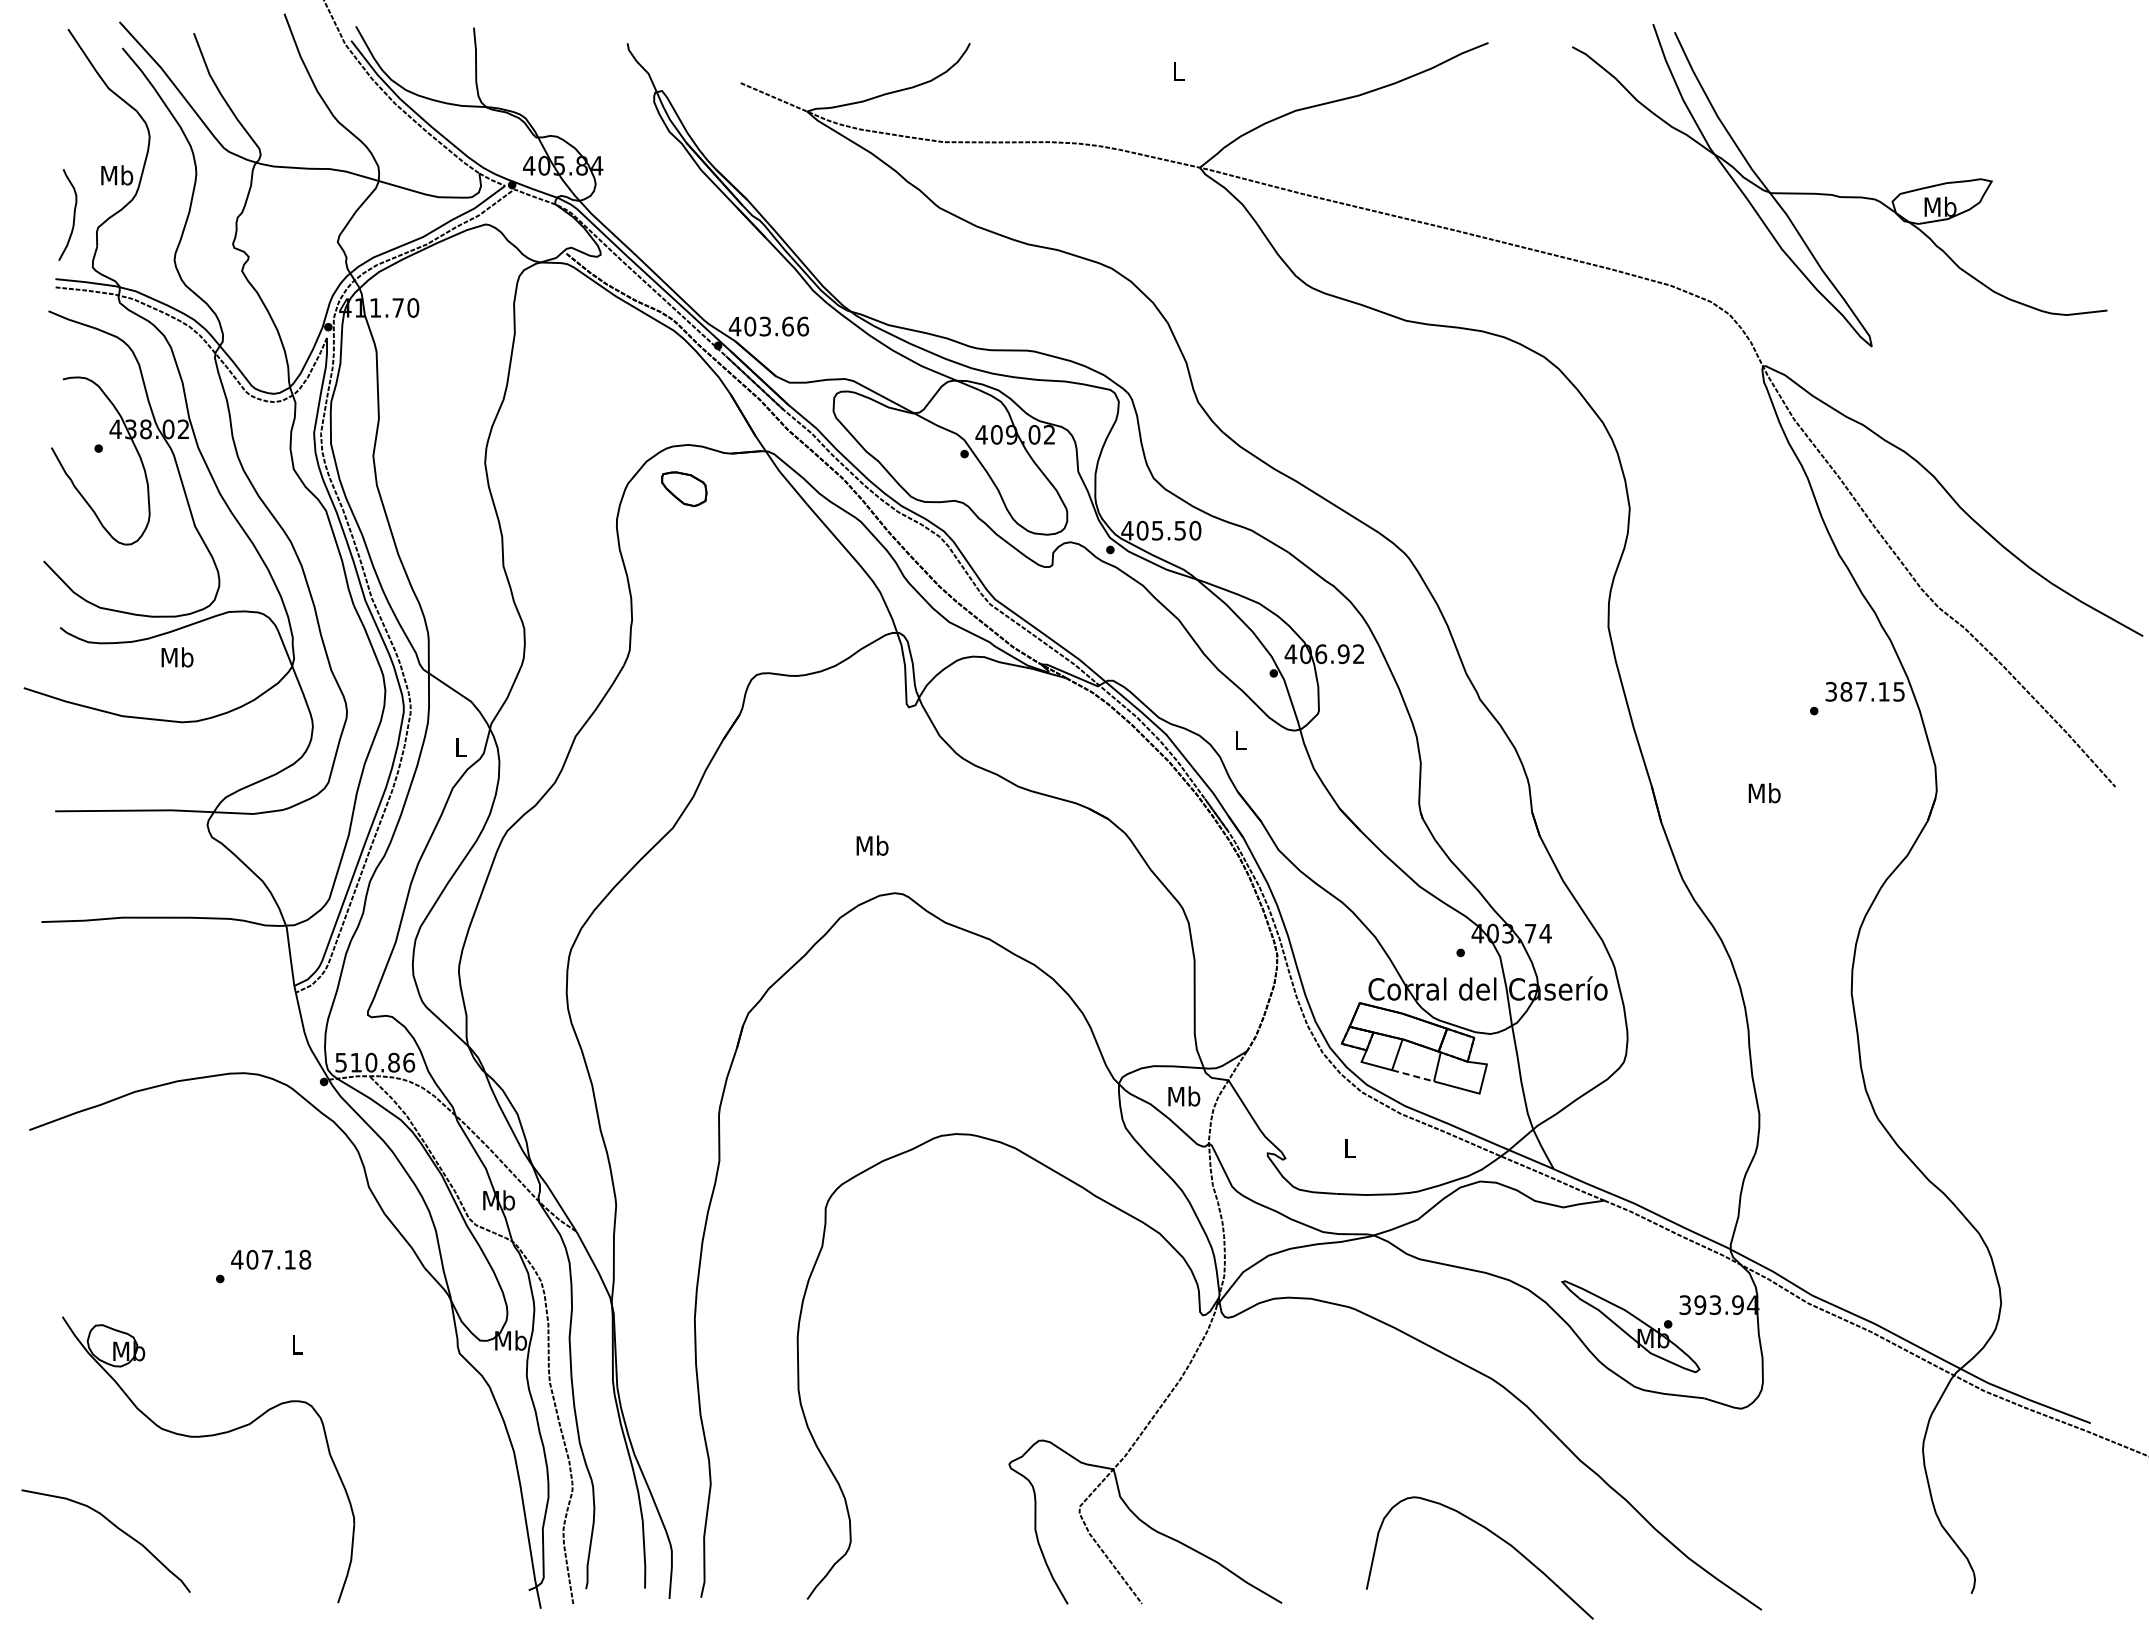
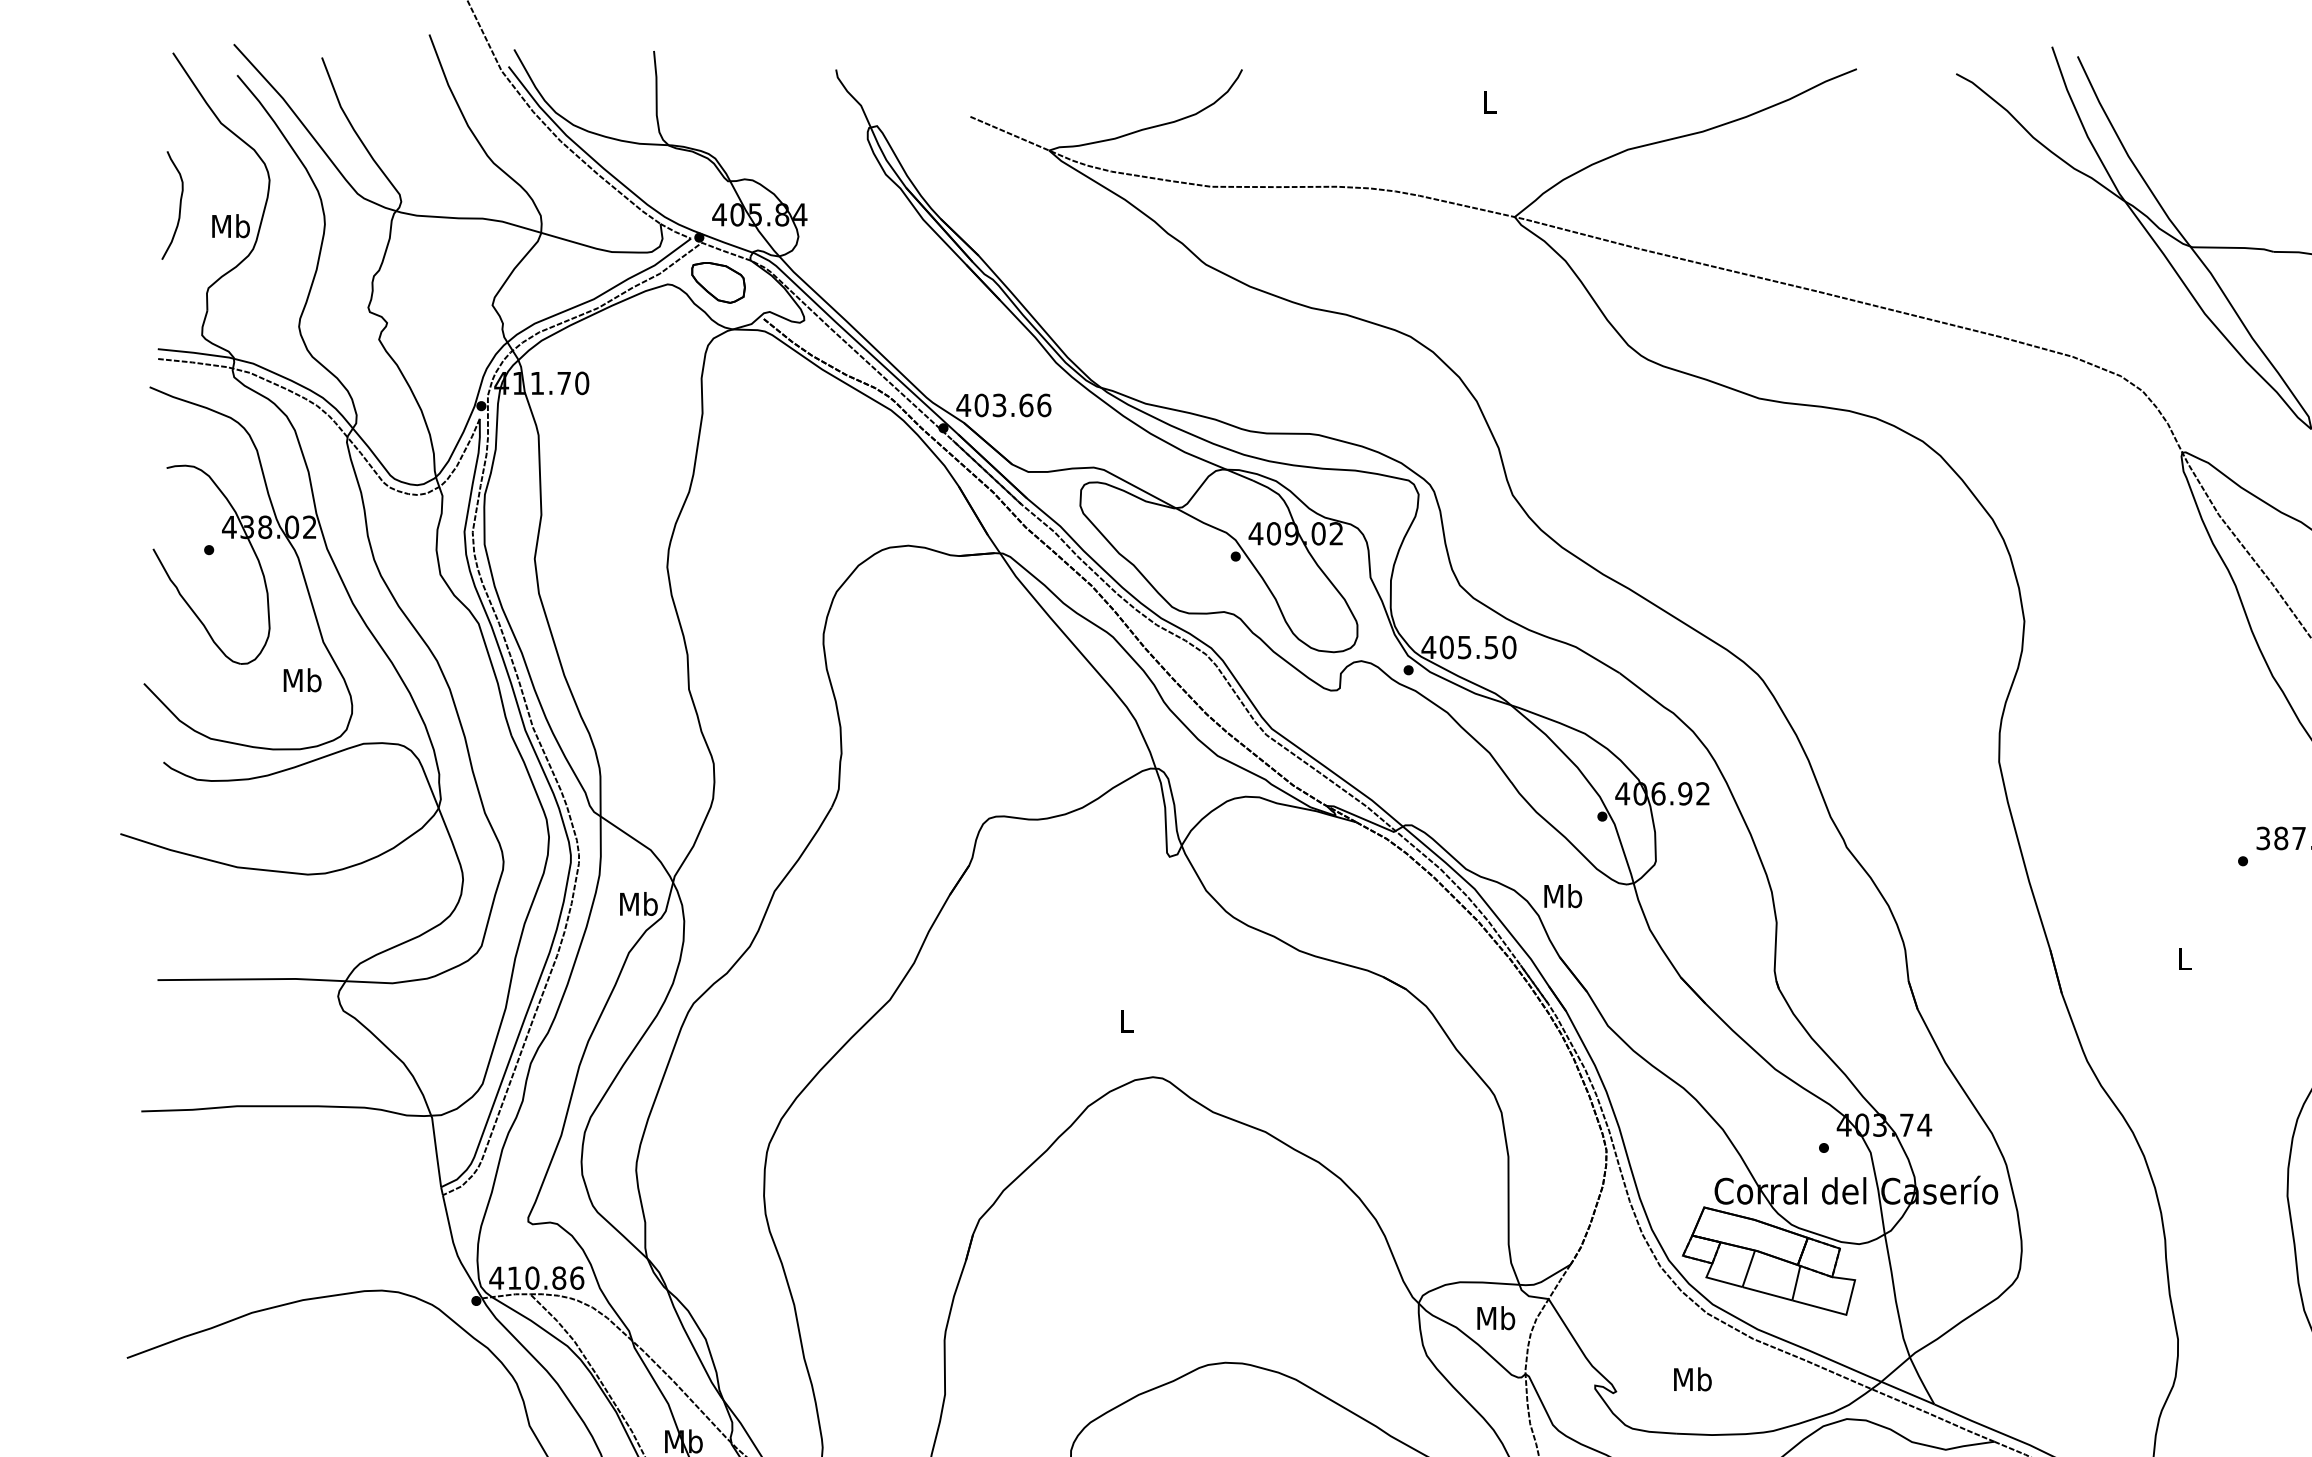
curve: (73, 214) -> (179, 204), moved
part: (684, 488) -> (718, 282), moved
text: (177, 657) -> (302, 680), moved
text: (1240, 740) -> (1562, 896), L -> Mb
text: (461, 747) -> (639, 904), L -> Mb
text: (1764, 793) -> (2184, 959), Mb -> L
text: (872, 845) -> (1126, 1020), Mb -> L
text: (340, 1062) -> (495, 1277), 510.86 -> 410.86
line: (1413, 1075) -> (1767, 1293), dashed -> solid
text: (1350, 1147) -> (1693, 1378), L -> Mb

